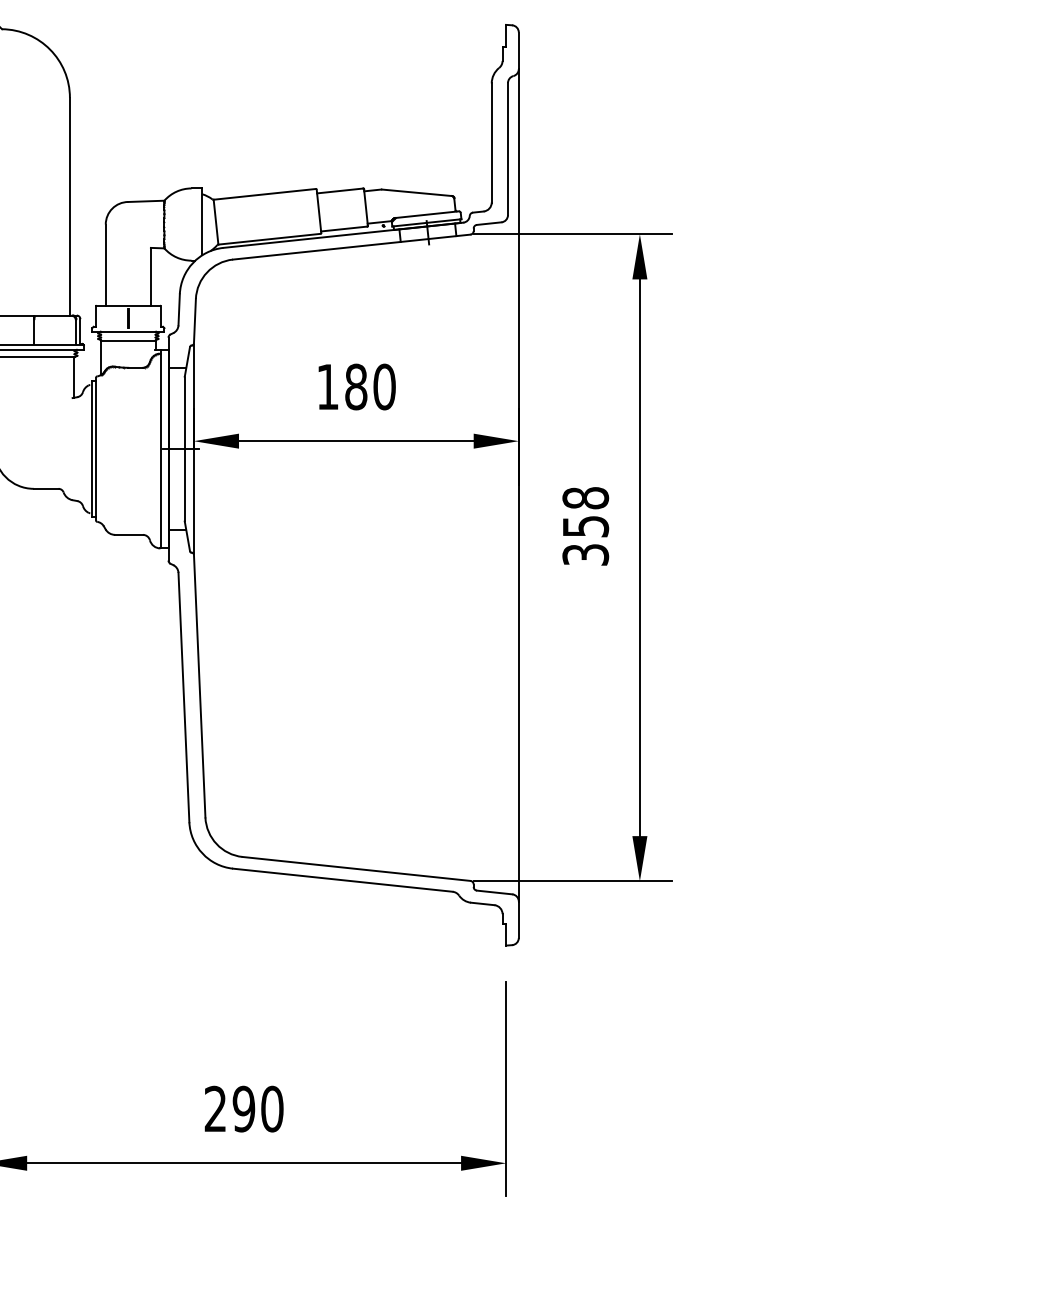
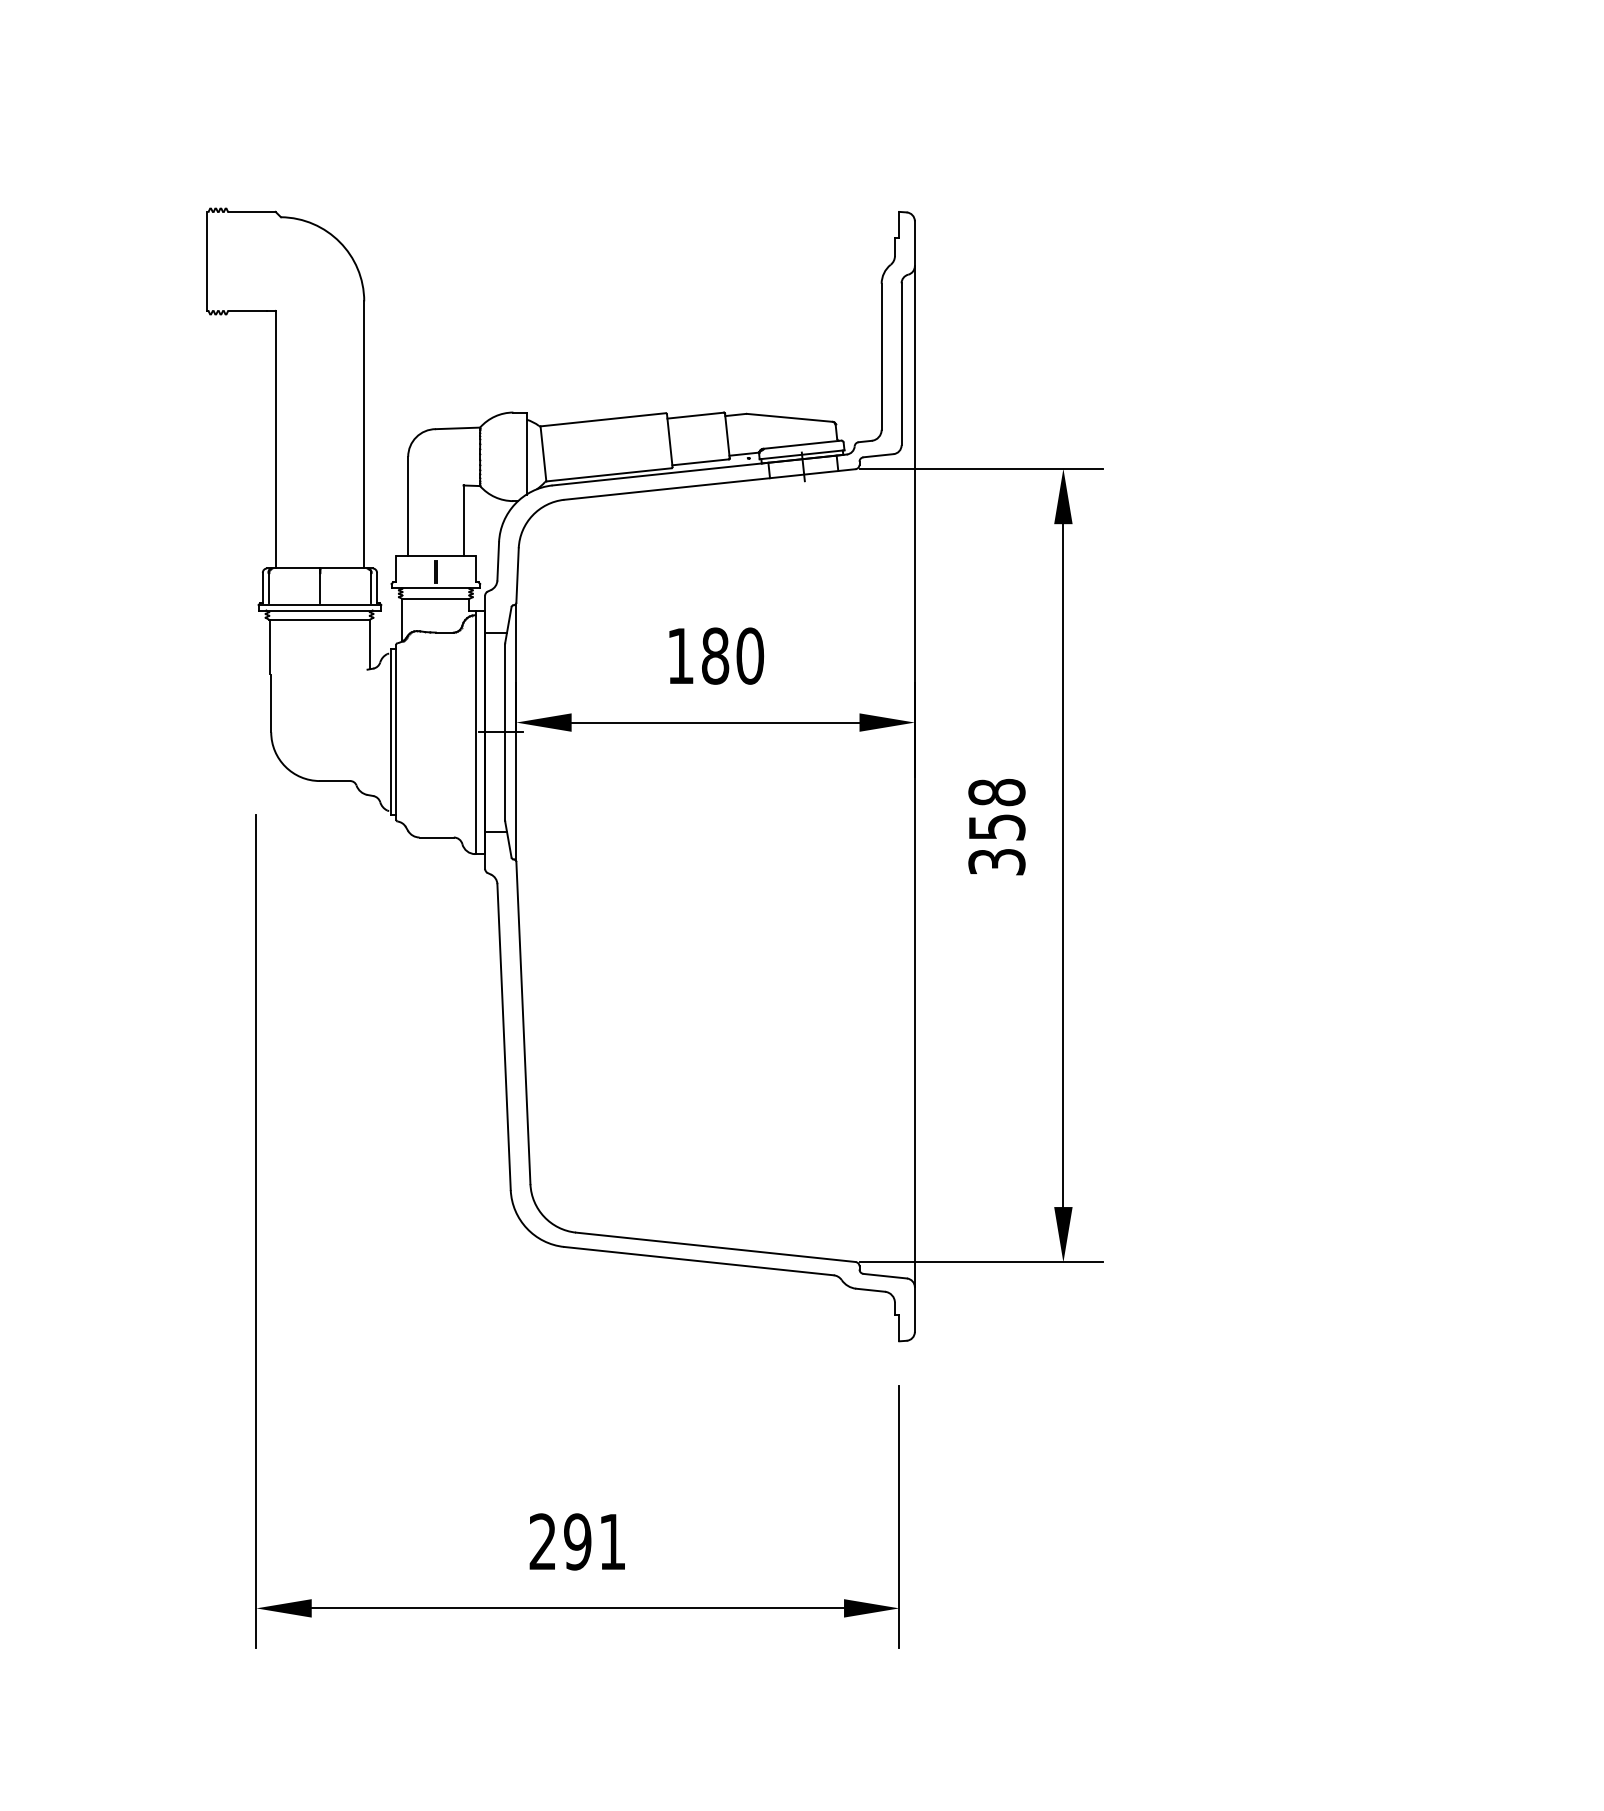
text: (272, 1108) -> (612, 1541), 290 -> 291

